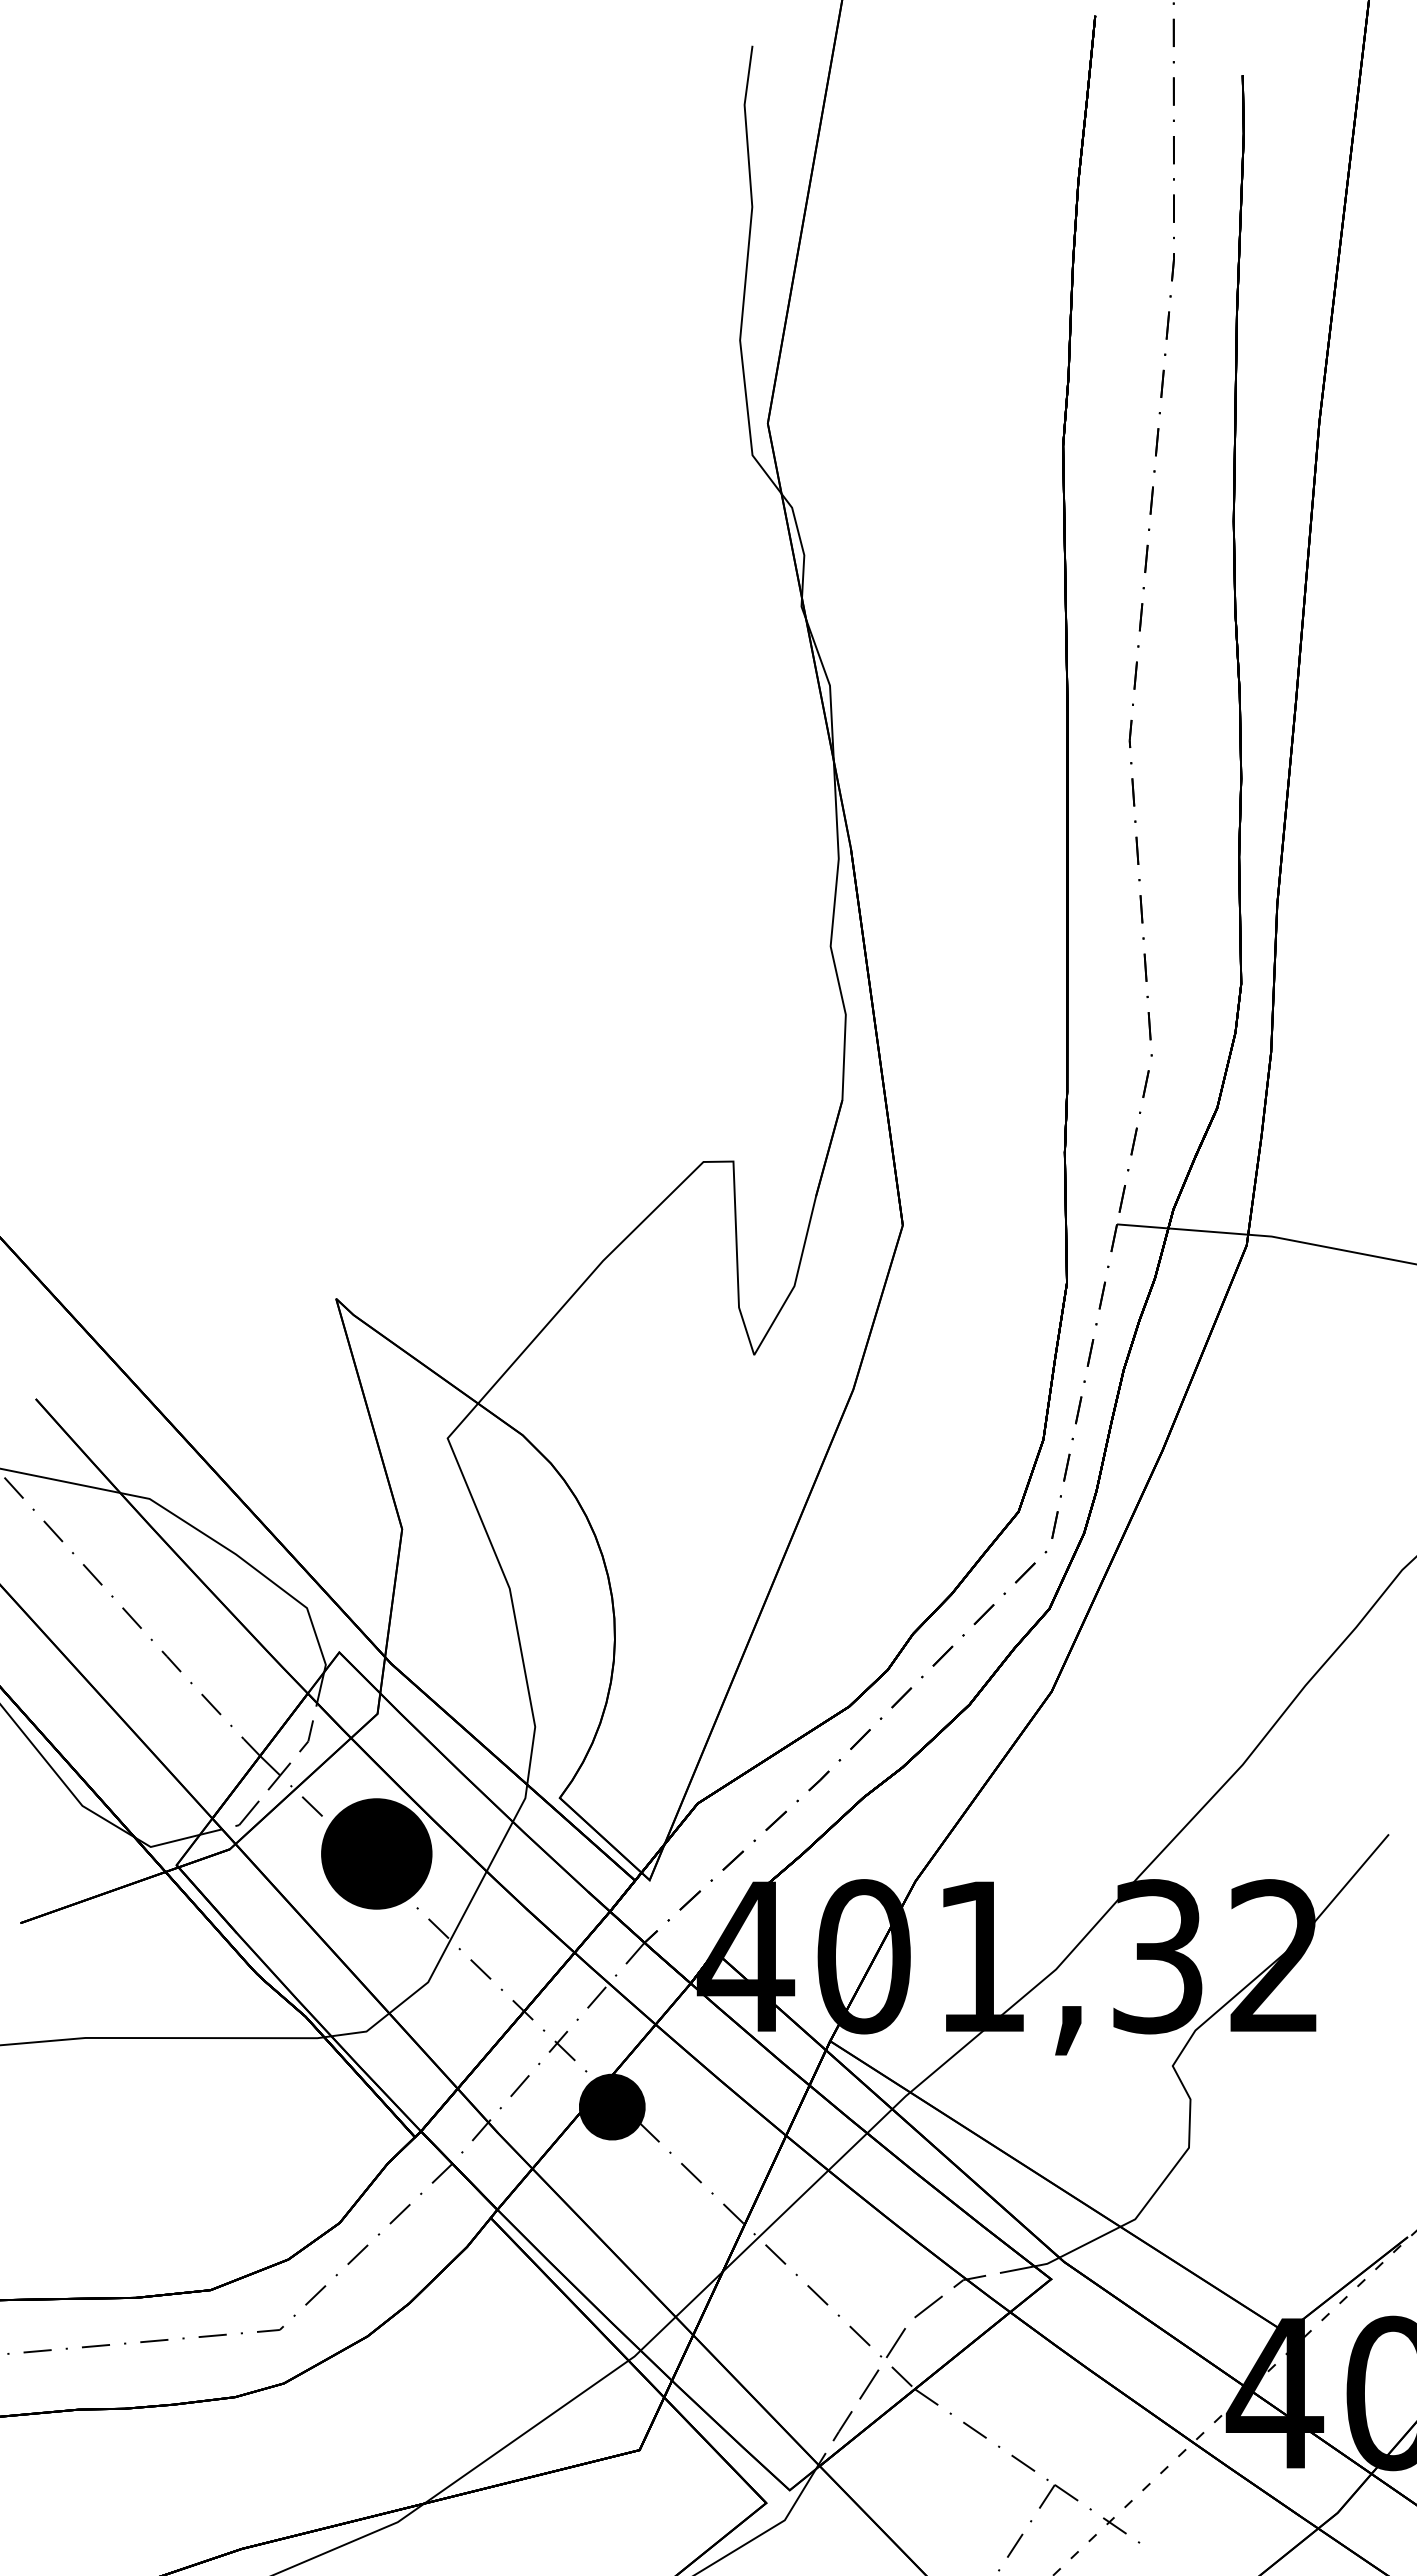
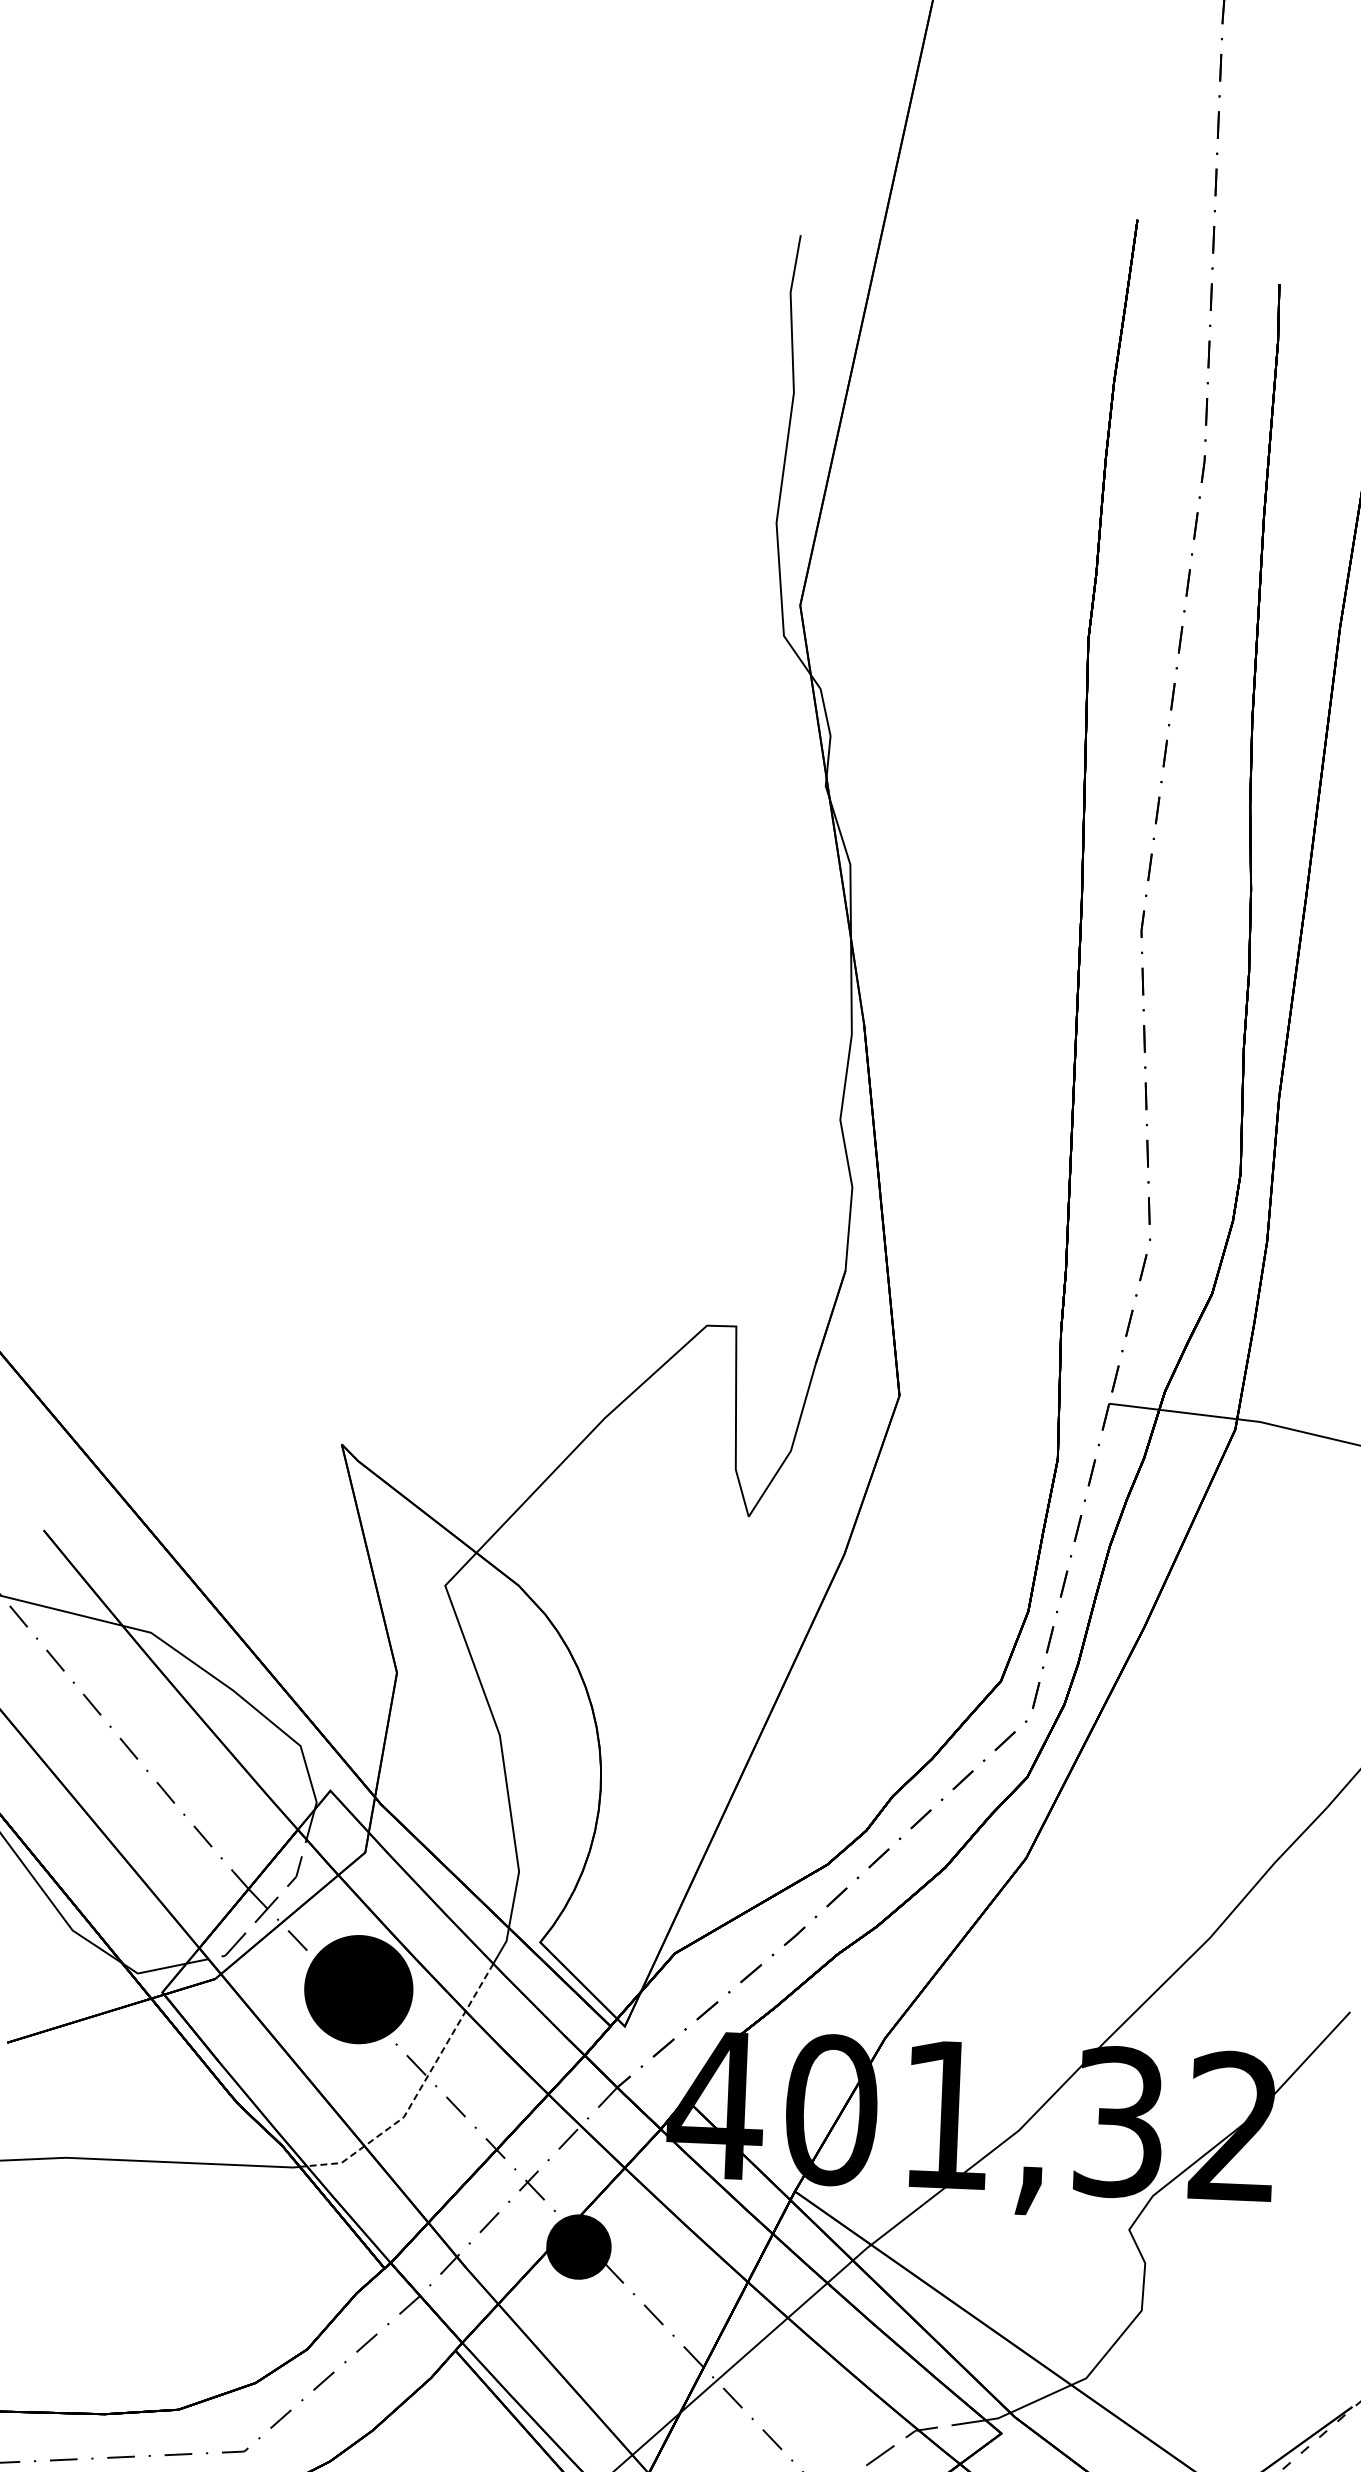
line: (443, 1954) -> (419, 2090), solid -> dashed

